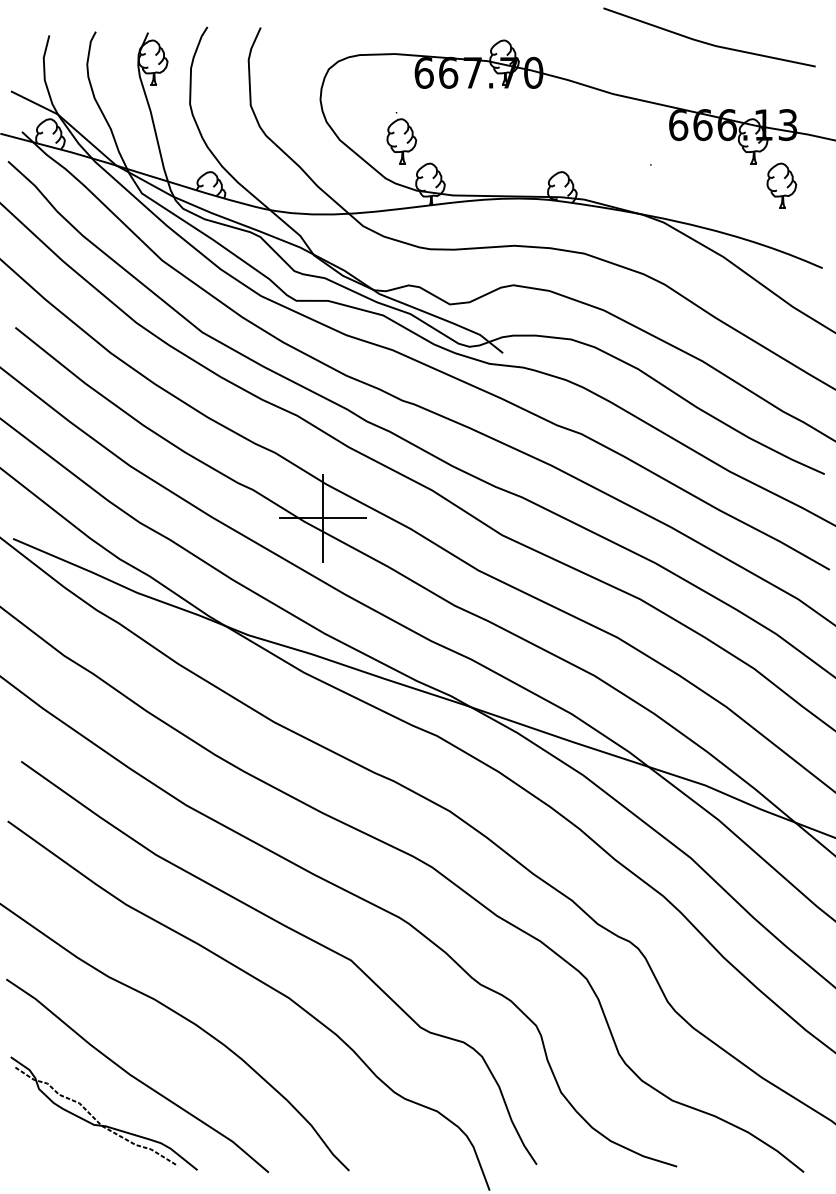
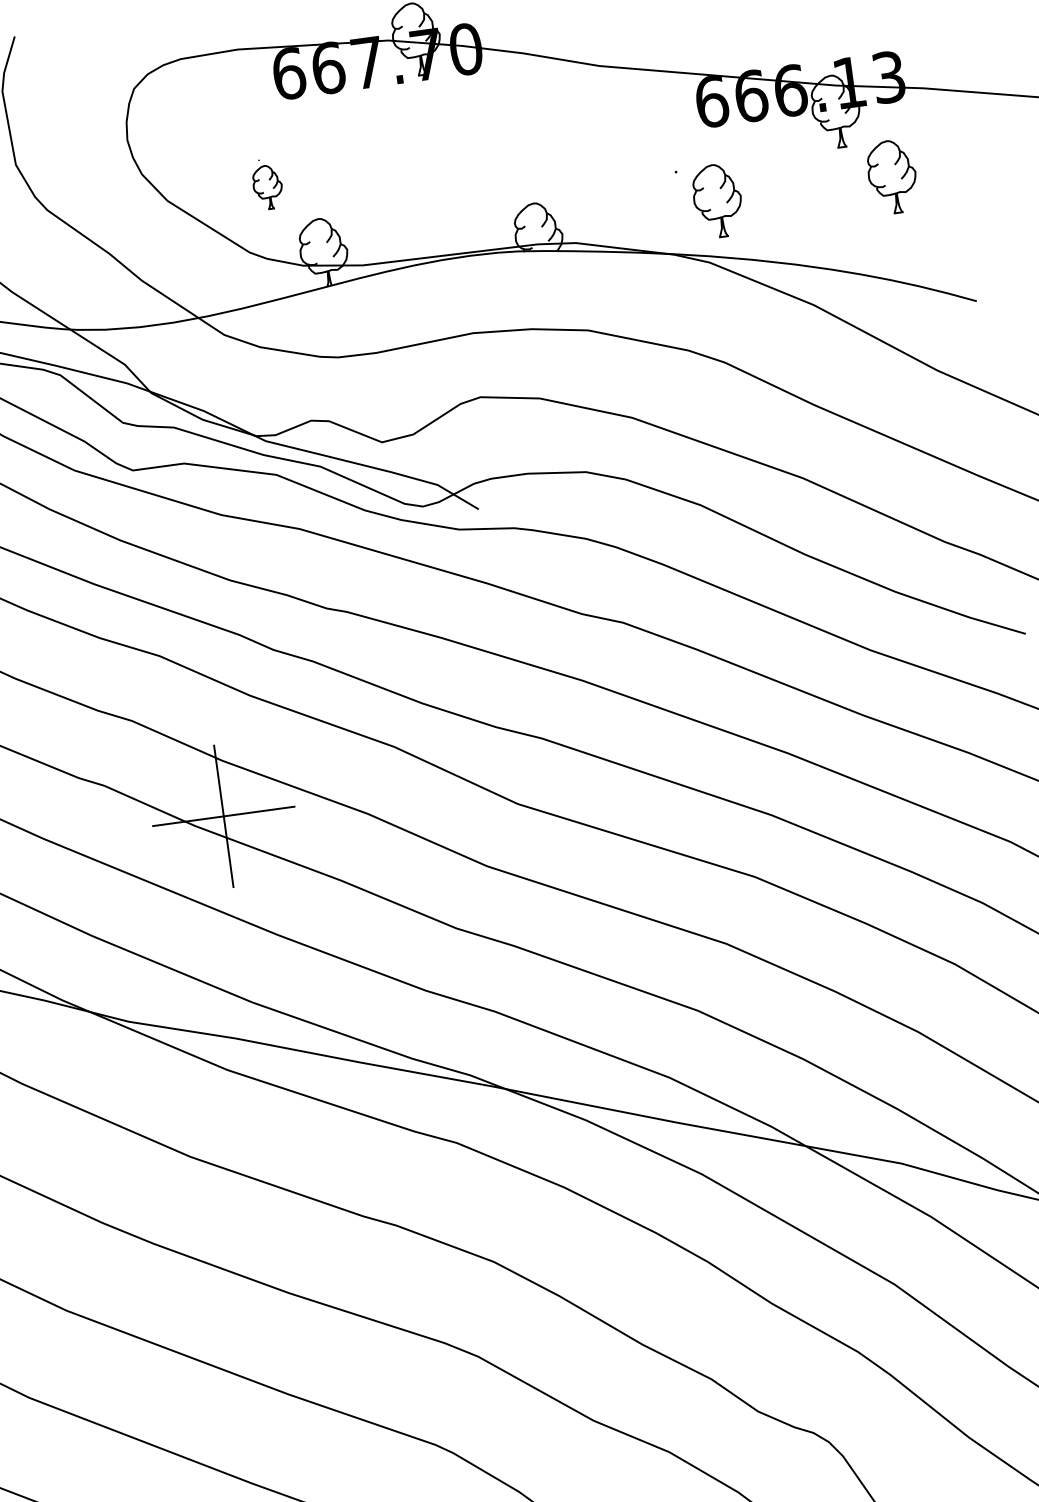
part: (401, 138) -> (266, 184), size x0.6
part: (673, 185) -> (717, 200), added

